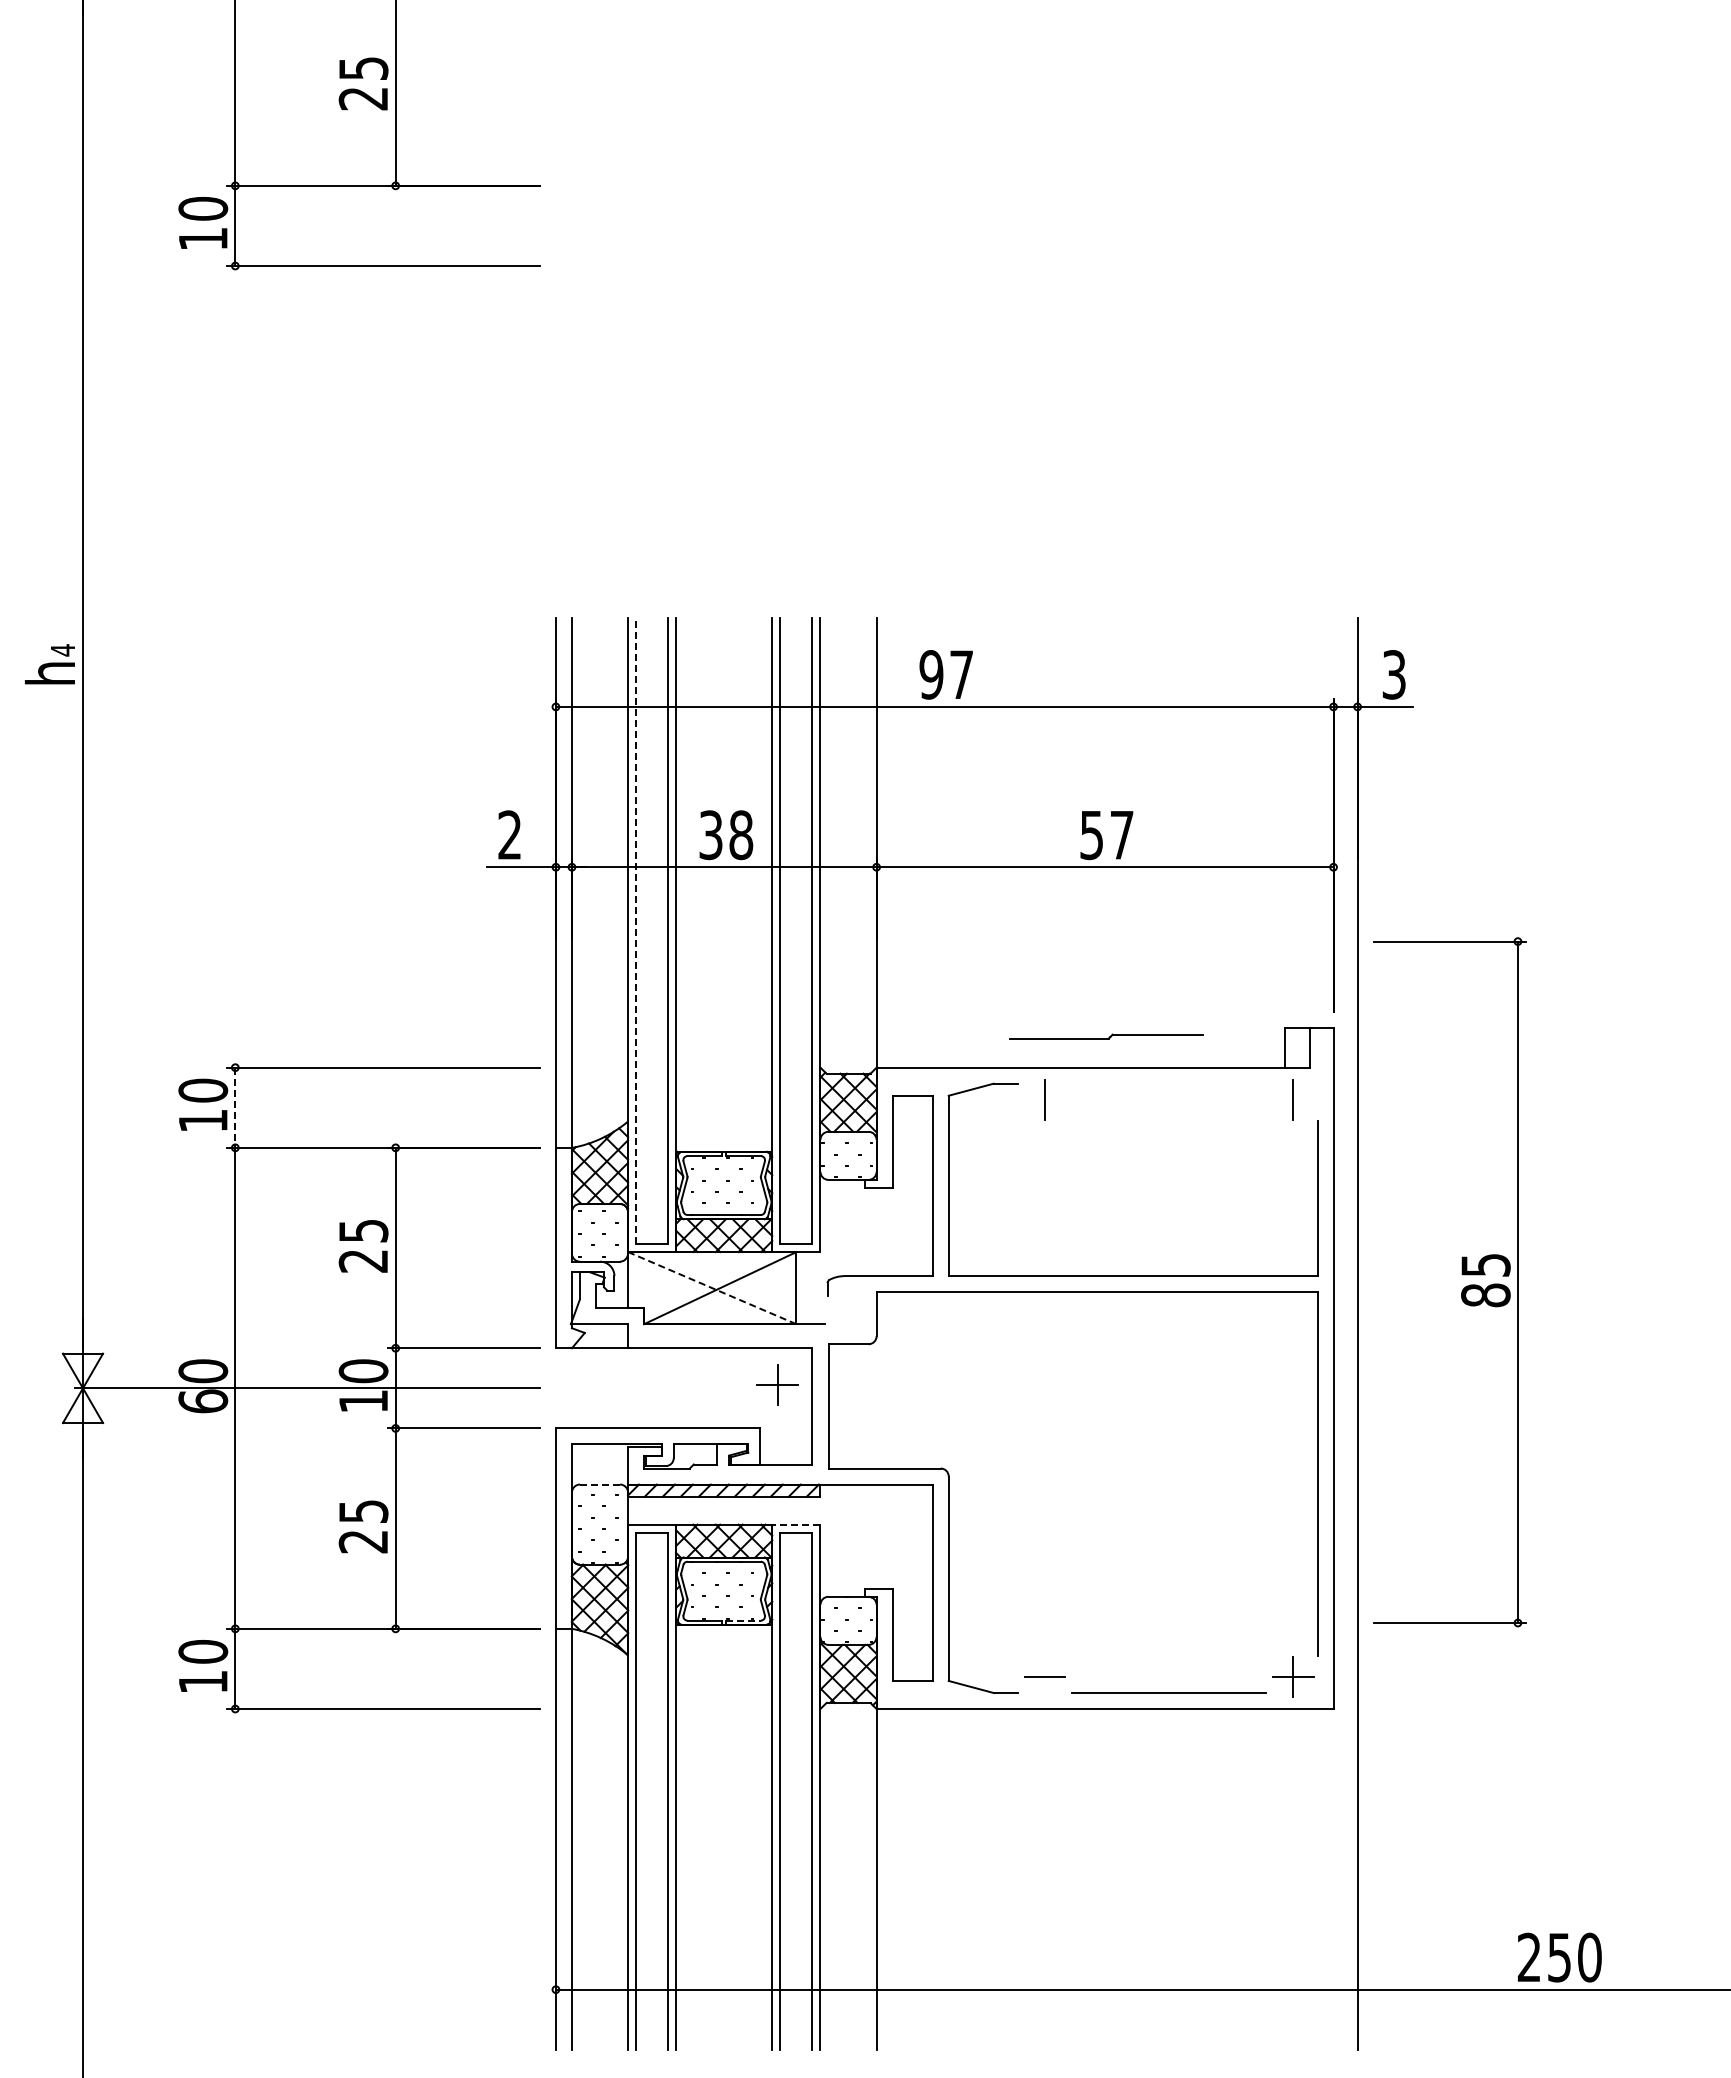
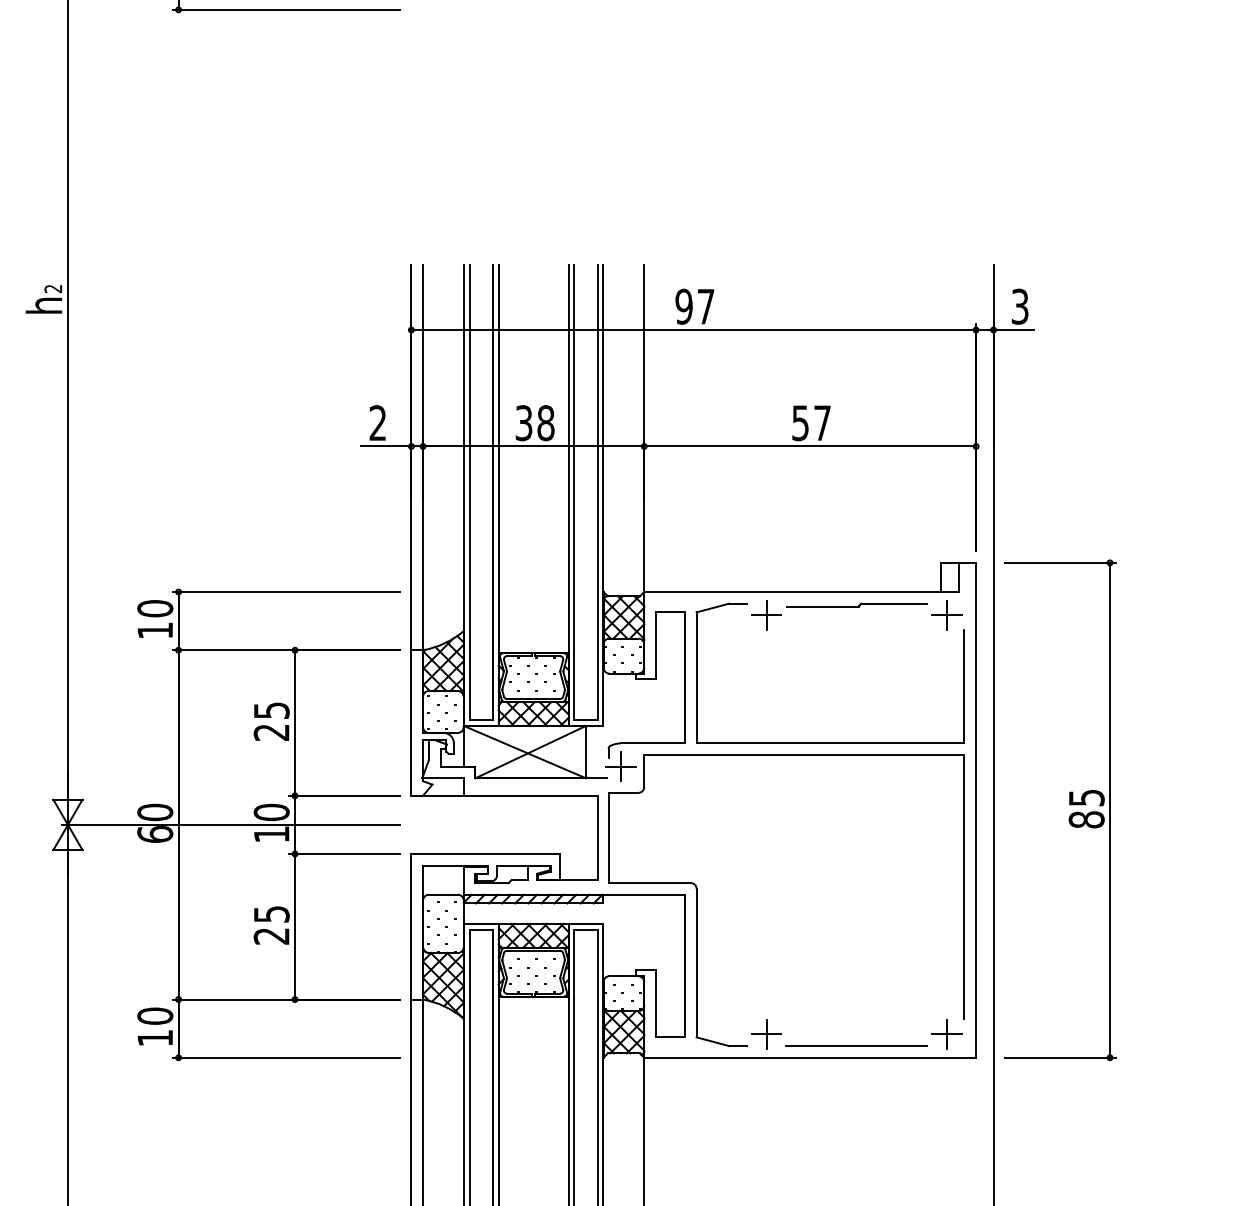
text: (62, 650) -> (53, 289), 4 -> 2
line: (636, 930) -> (469, 492), dashed -> solid
part: (1106, 1036) -> (856, 604), moved
line: (1044, 1099) -> (766, 615), added
line: (1293, 1099) -> (947, 615), added
line: (235, 1108) -> (178, 621), dashed -> solid
part: (1461, 1274) -> (1069, 804), moved
line: (712, 1288) -> (525, 752), dashed -> solid
part: (777, 1384) -> (620, 766), moved
line: (600, 1484) -> (443, 894), dashed -> solid
line: (795, 1524) -> (585, 923), dashed -> solid
line: (744, 1620) -> (548, 993), dashed -> solid
line: (1044, 1676) -> (766, 1034), added

